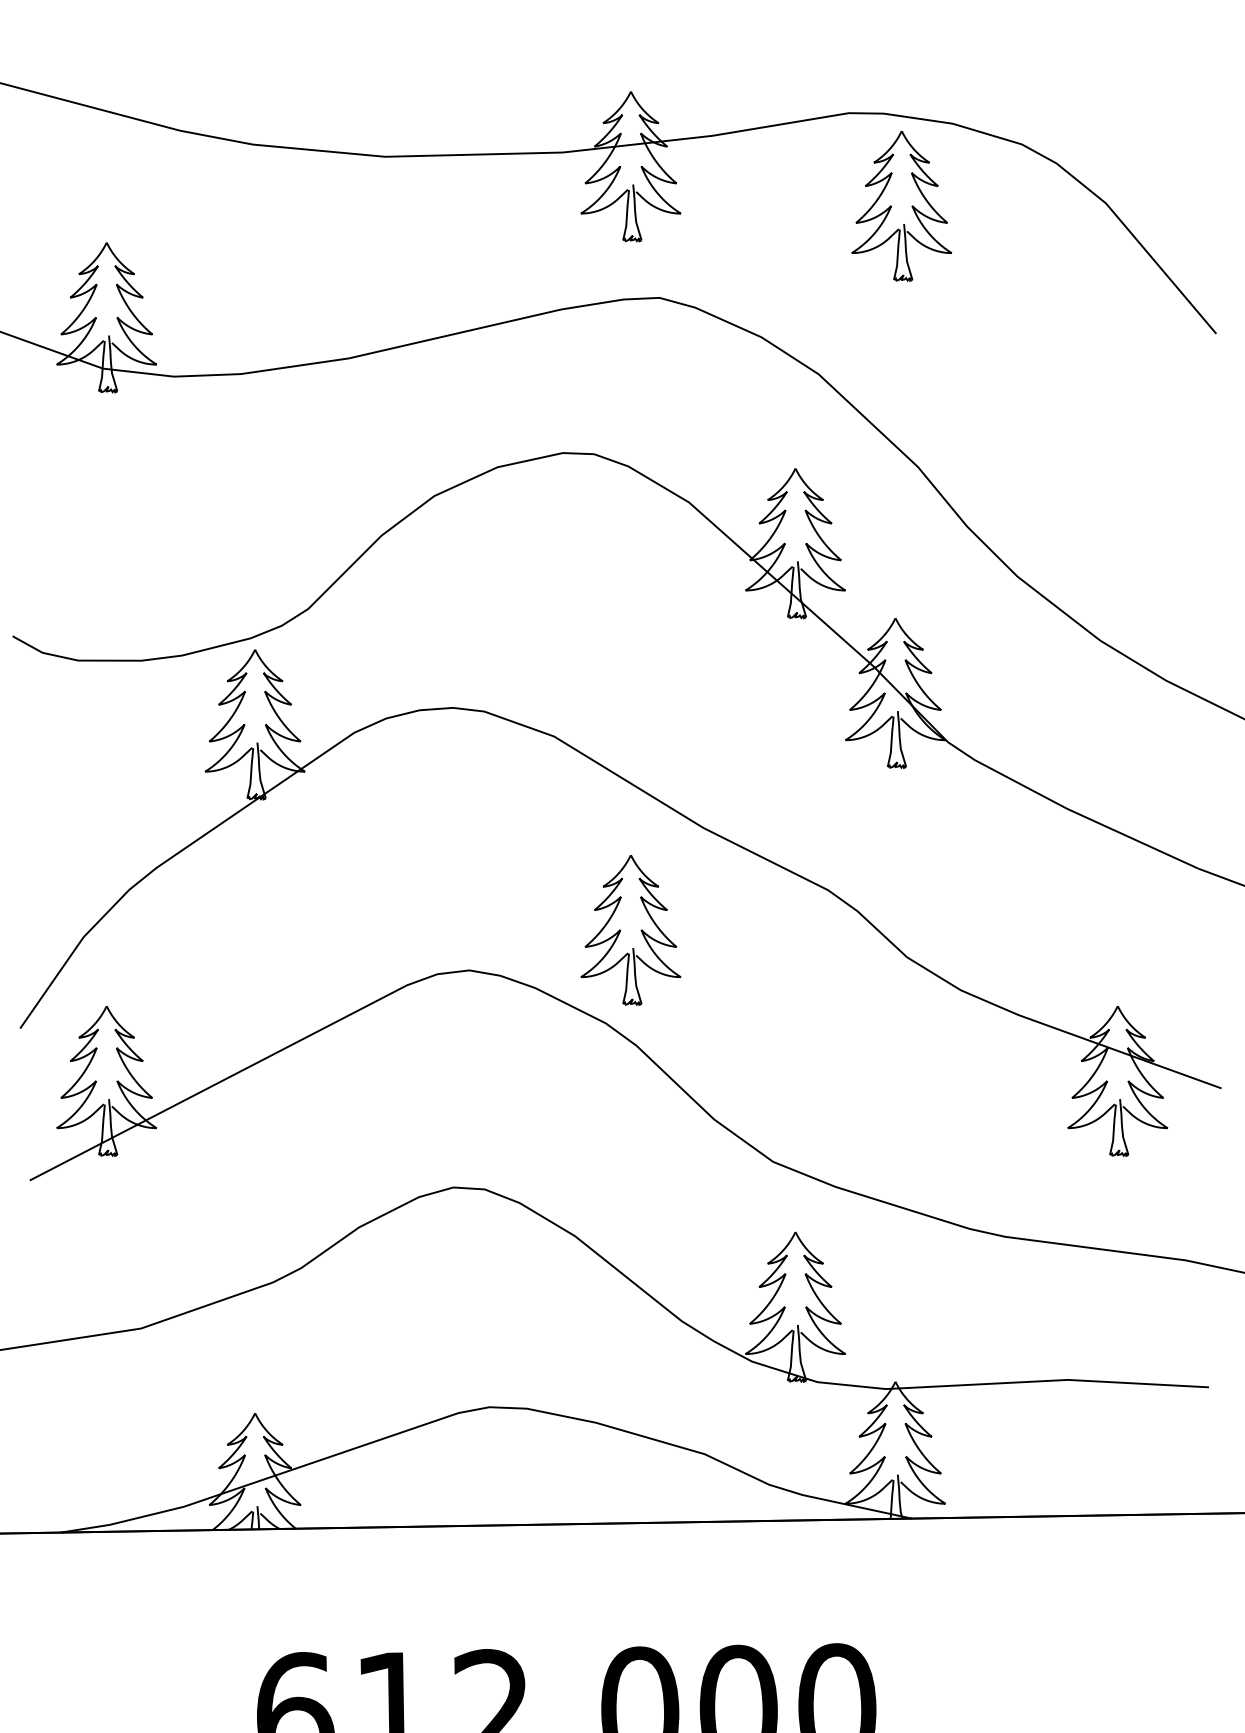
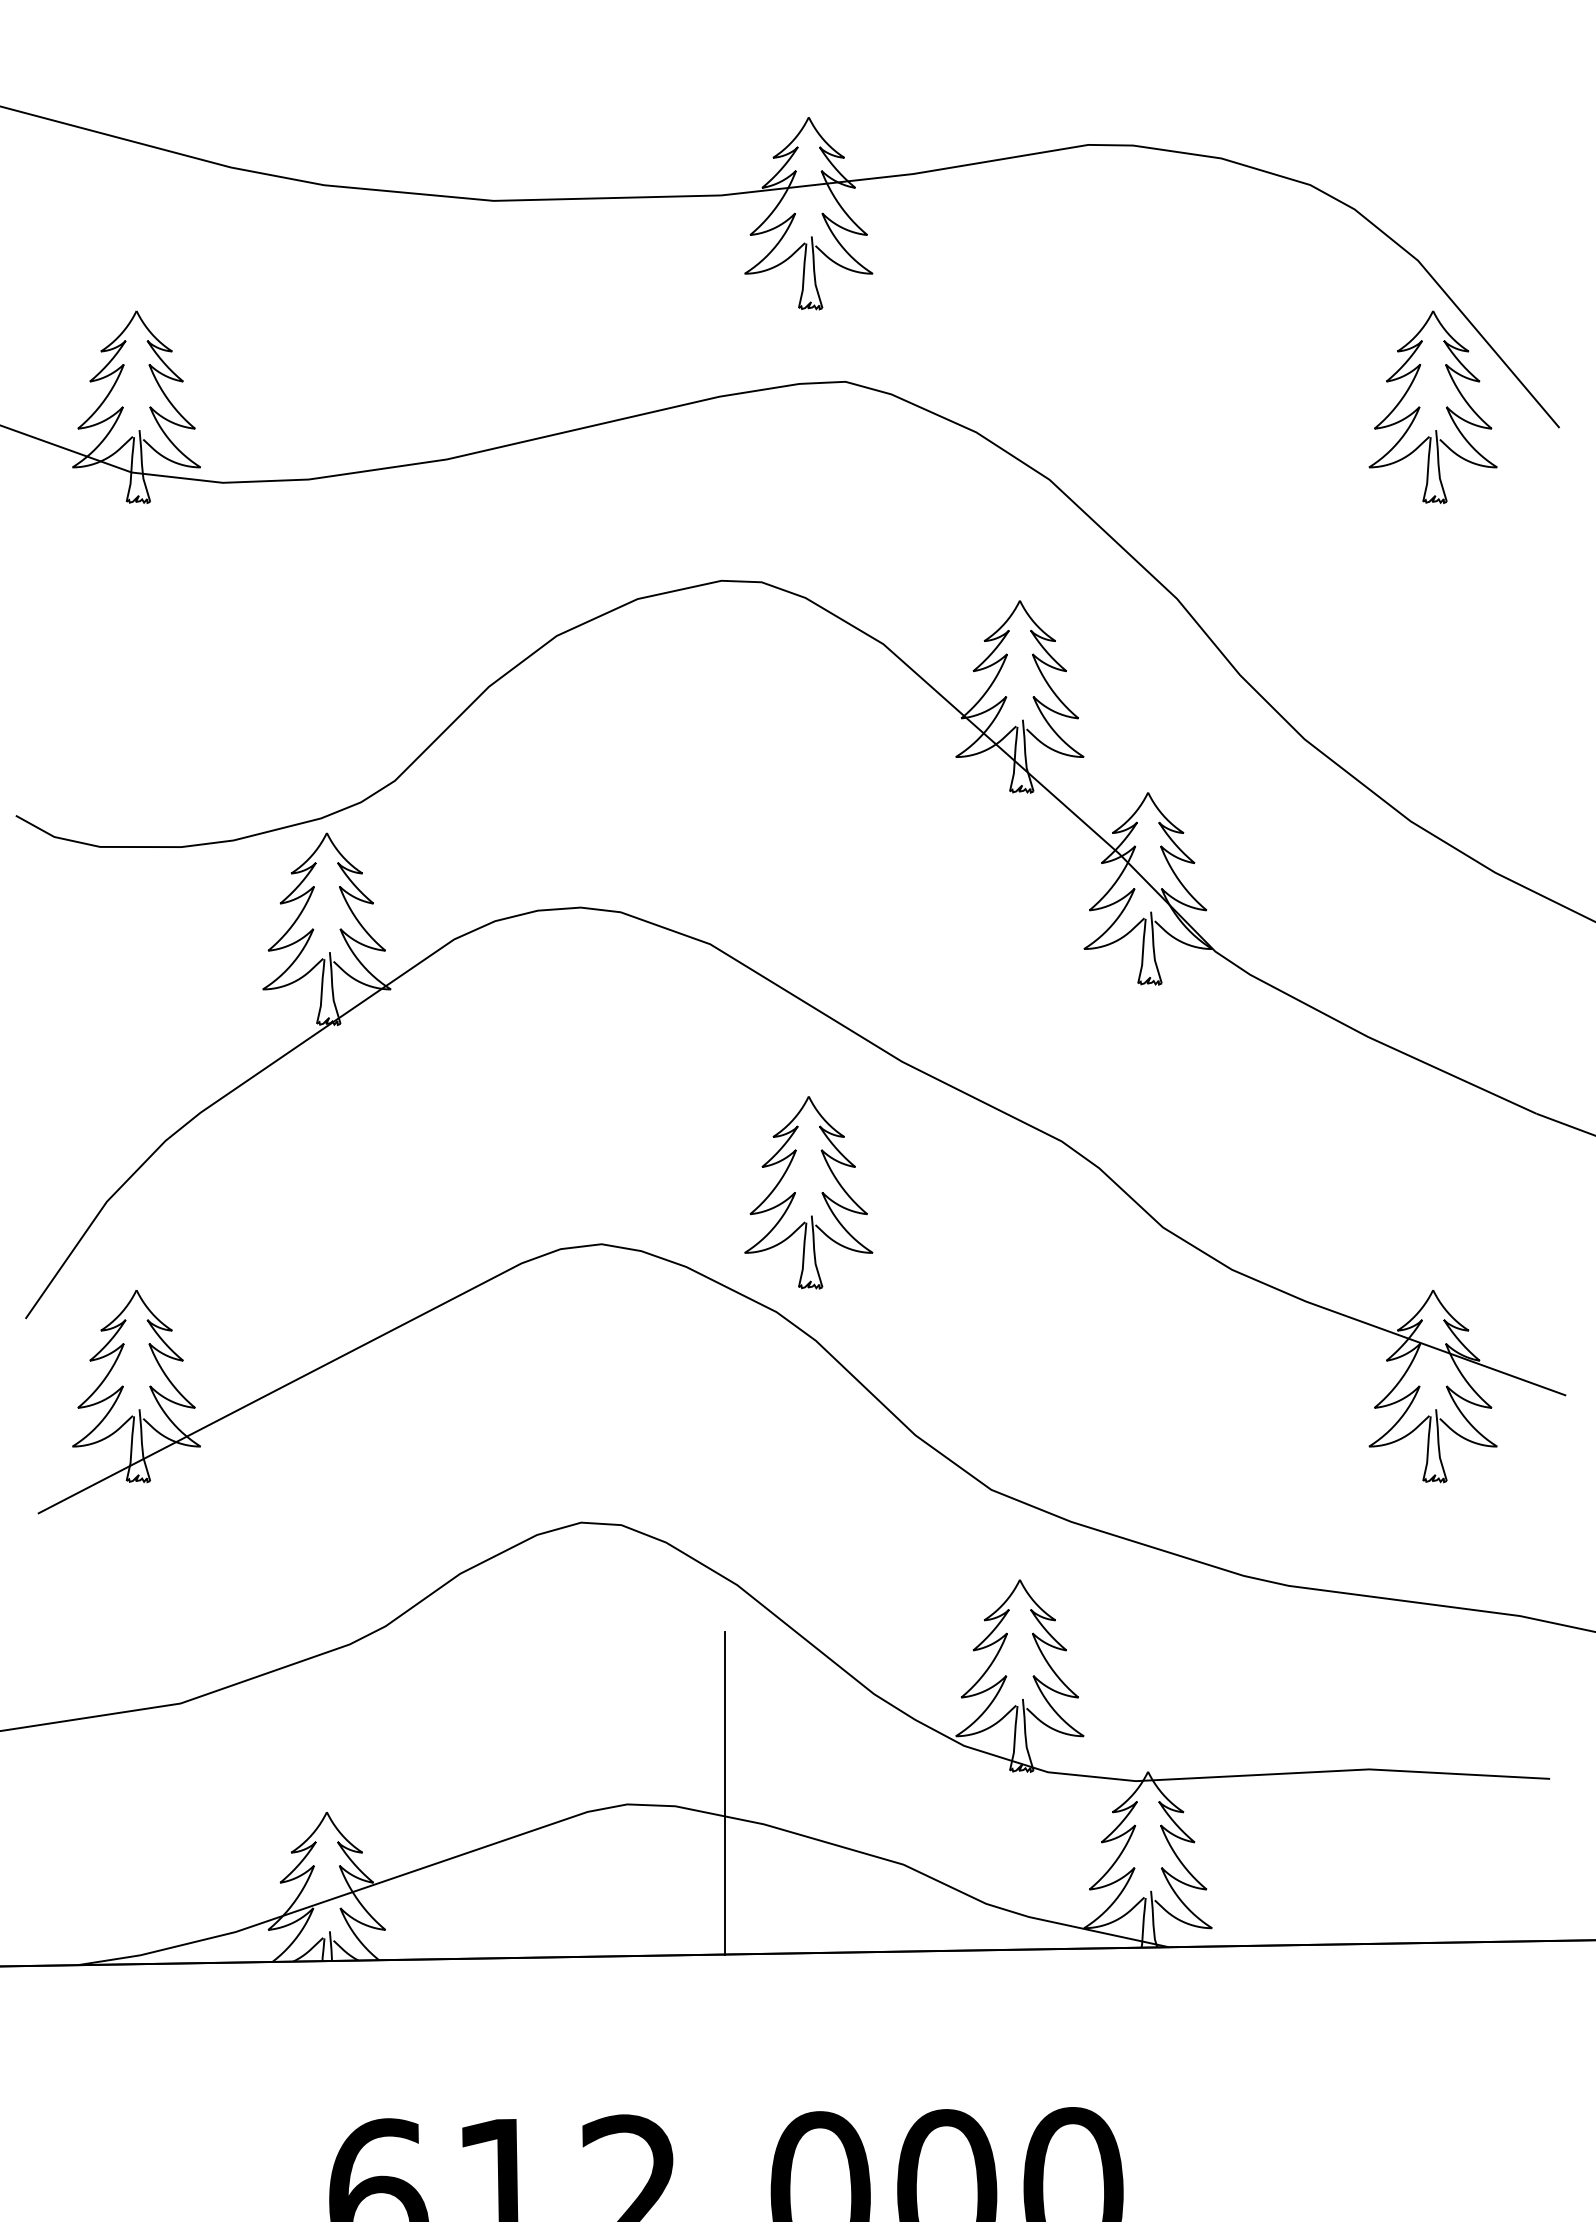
part: (891, 206) -> (1420, 407), moved
line: (565, 1398) -> (724, 1793), added

